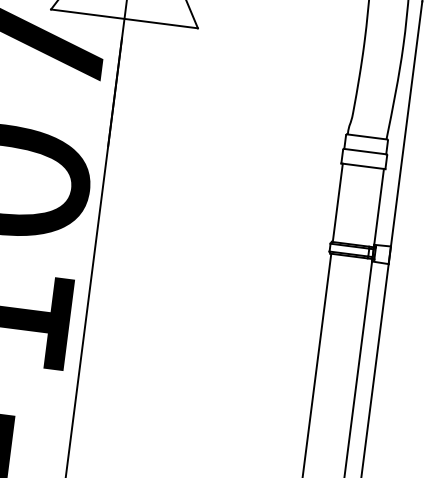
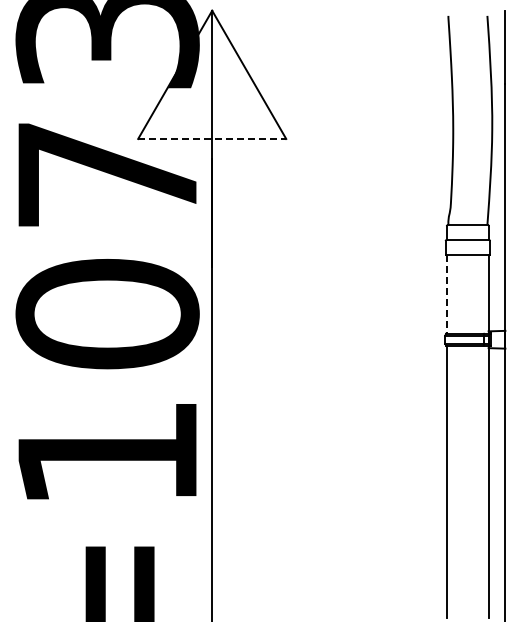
line: (124, 19) -> (212, 139), solid -> dashed
line: (338, 203) -> (447, 294), solid -> dashed

